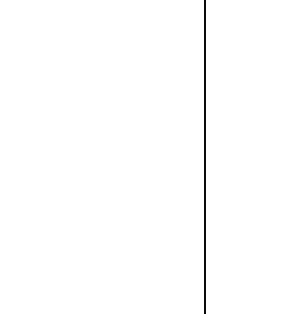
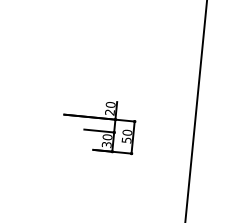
part: (97, 129) -> (98, 125), added

